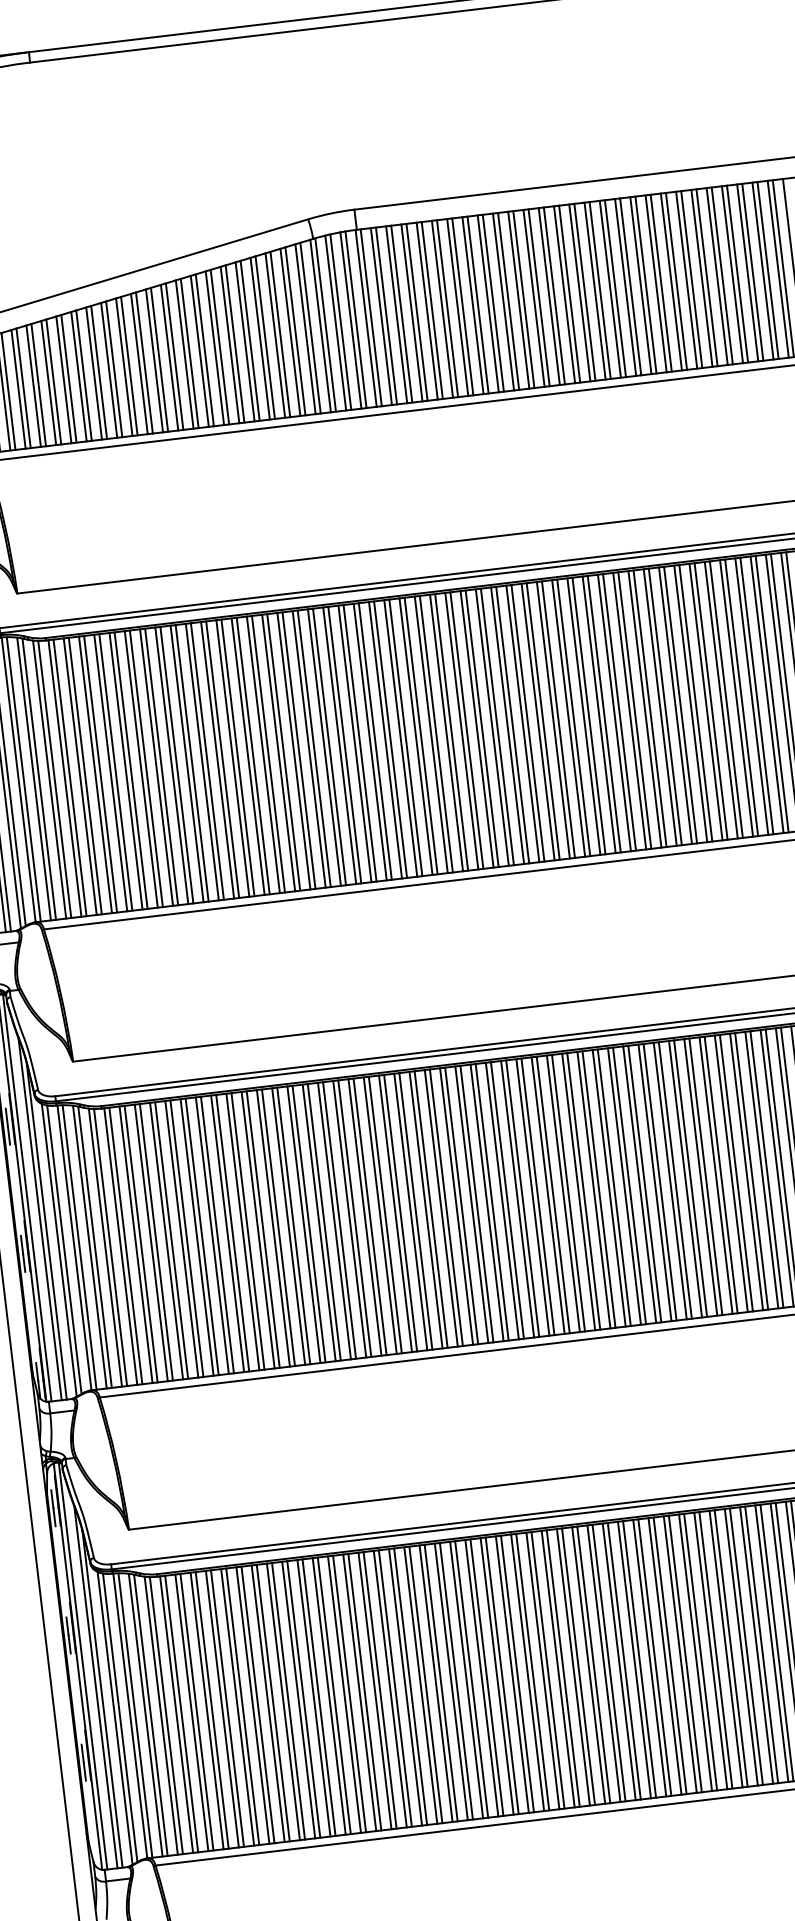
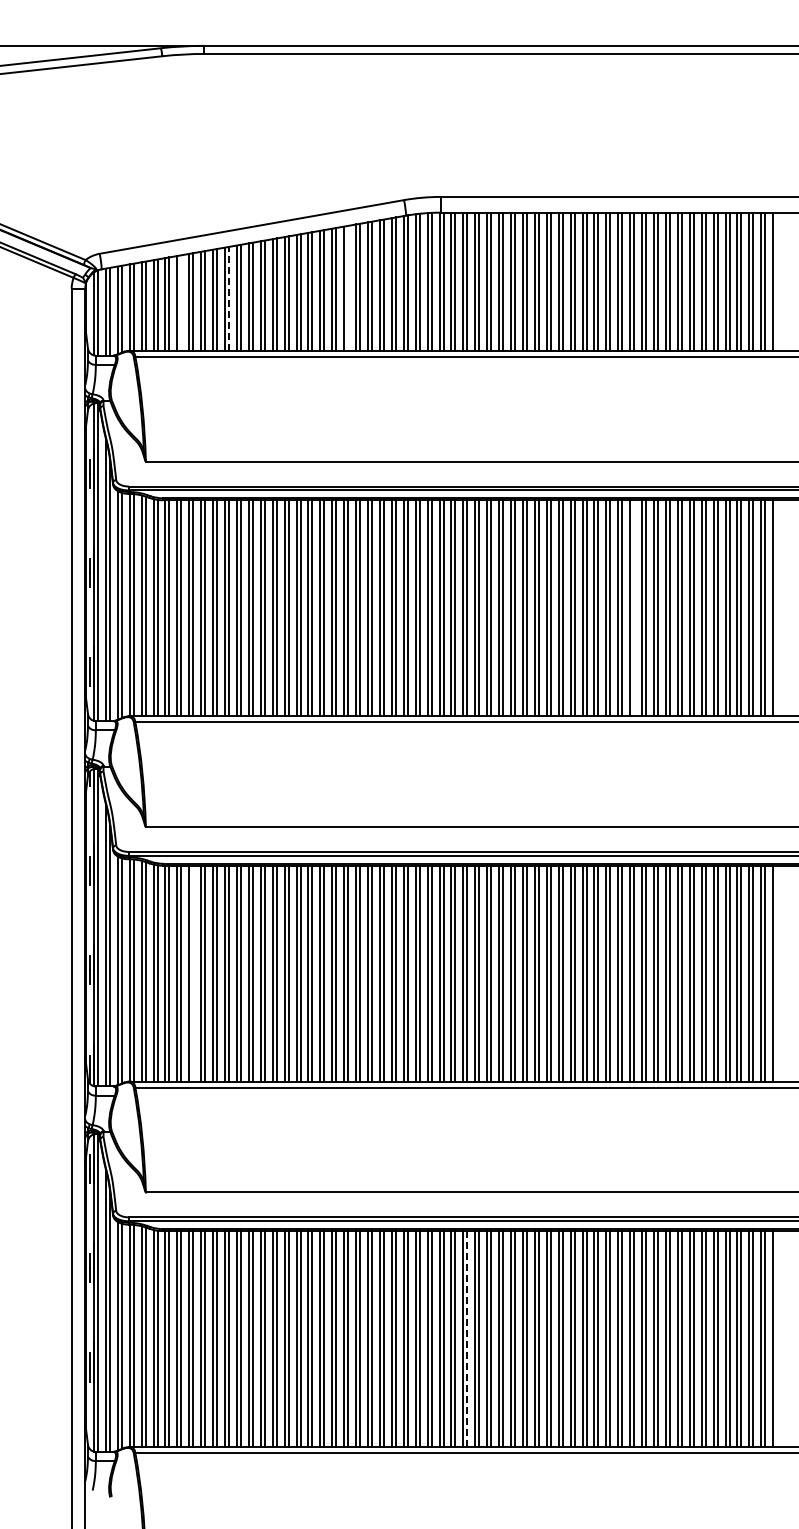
line: (250, 339) -> (348, 287), removed
line: (99, 371) -> (229, 298), solid -> dashed
line: (38, 384) -> (181, 302), removed
line: (665, 707) -> (634, 608), removed
line: (156, 1242) -> (193, 973), removed
line: (563, 1669) -> (467, 1339), solid -> dashed

